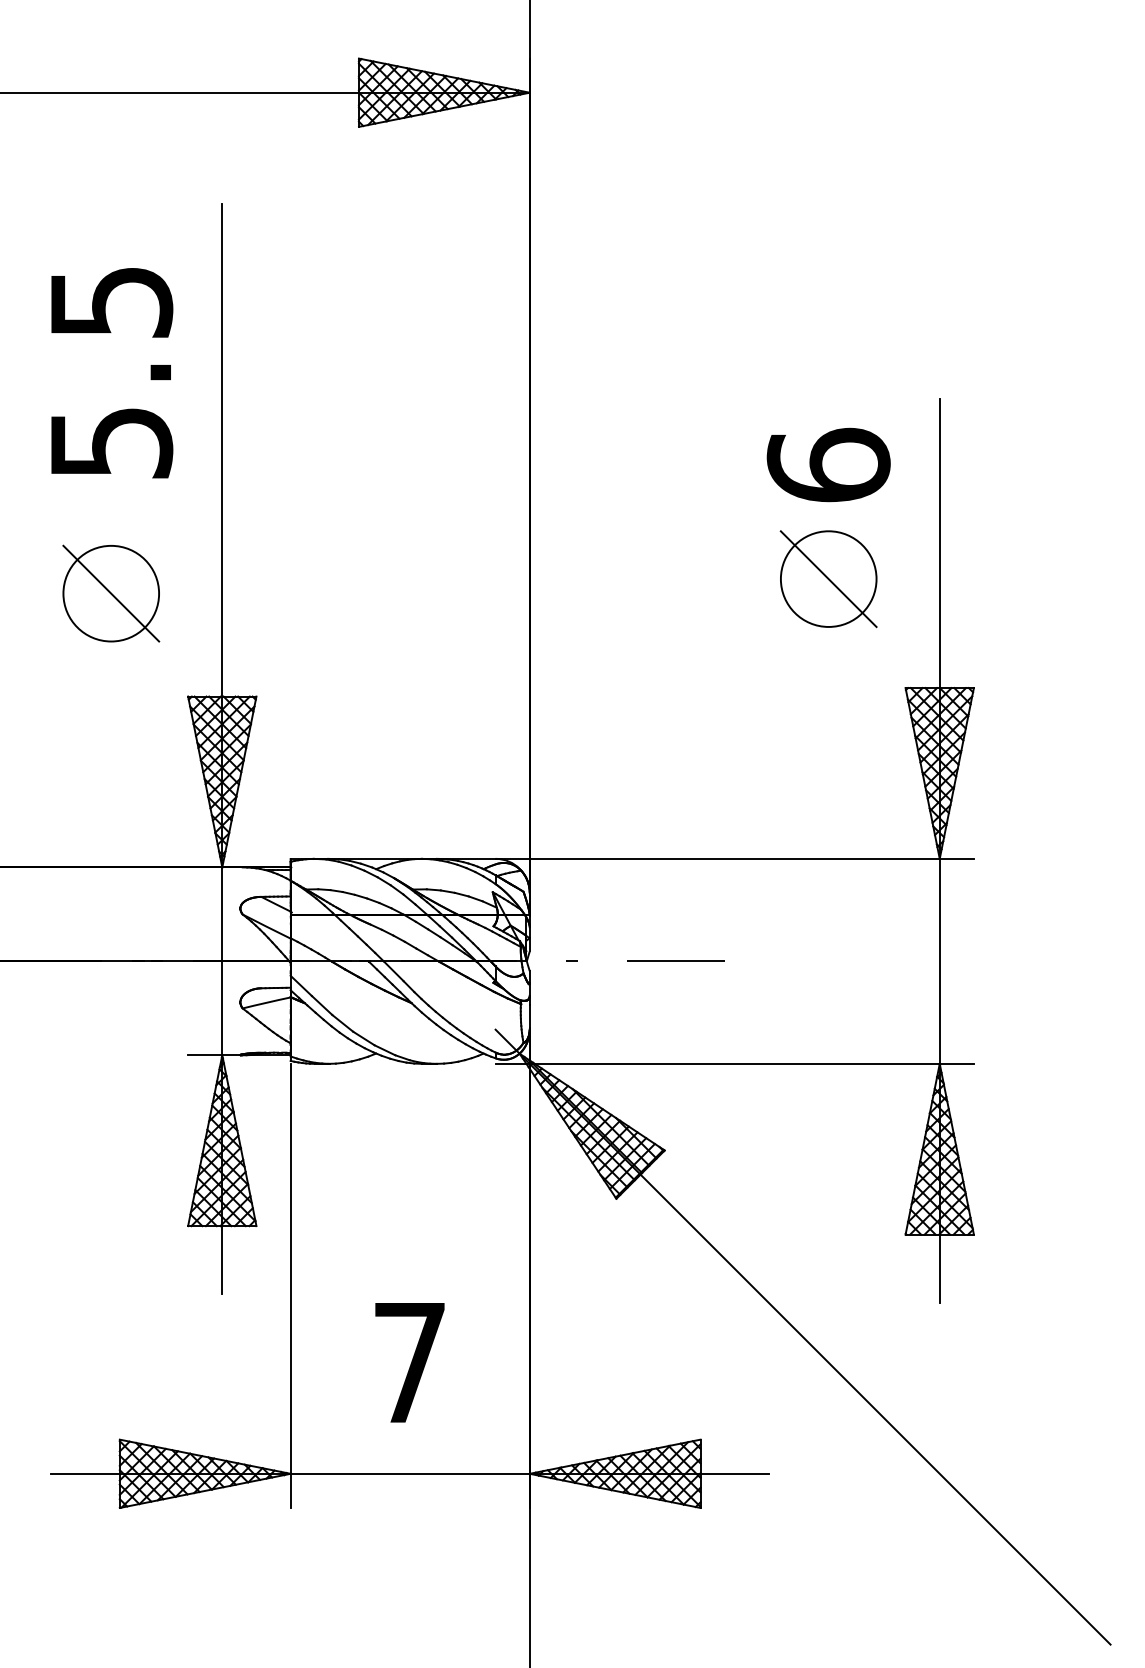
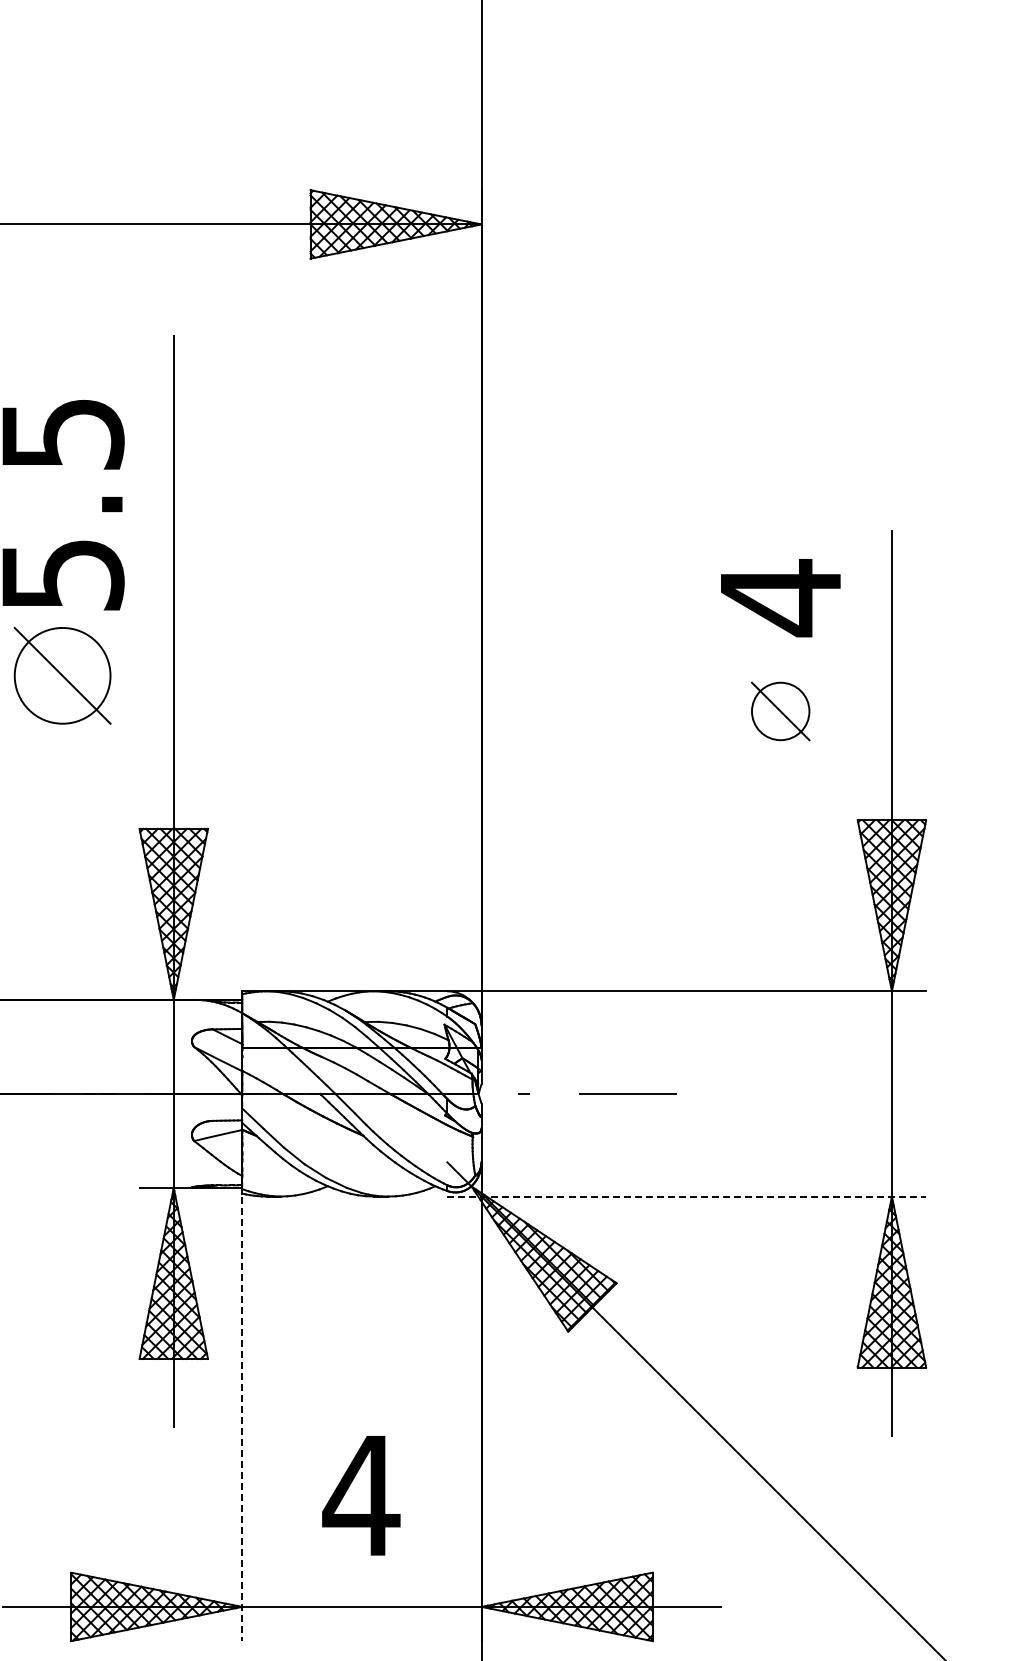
text: (828, 465) -> (780, 597), 6 -> 4
part: (828, 579) -> (780, 711), size x0.6
part: (111, 593) -> (62, 675), moved
line: (735, 1063) -> (687, 1196), solid -> dashed
line: (290, 1286) -> (242, 1419), solid -> dashed
text: (409, 1362) -> (361, 1495), 7 -> 4

